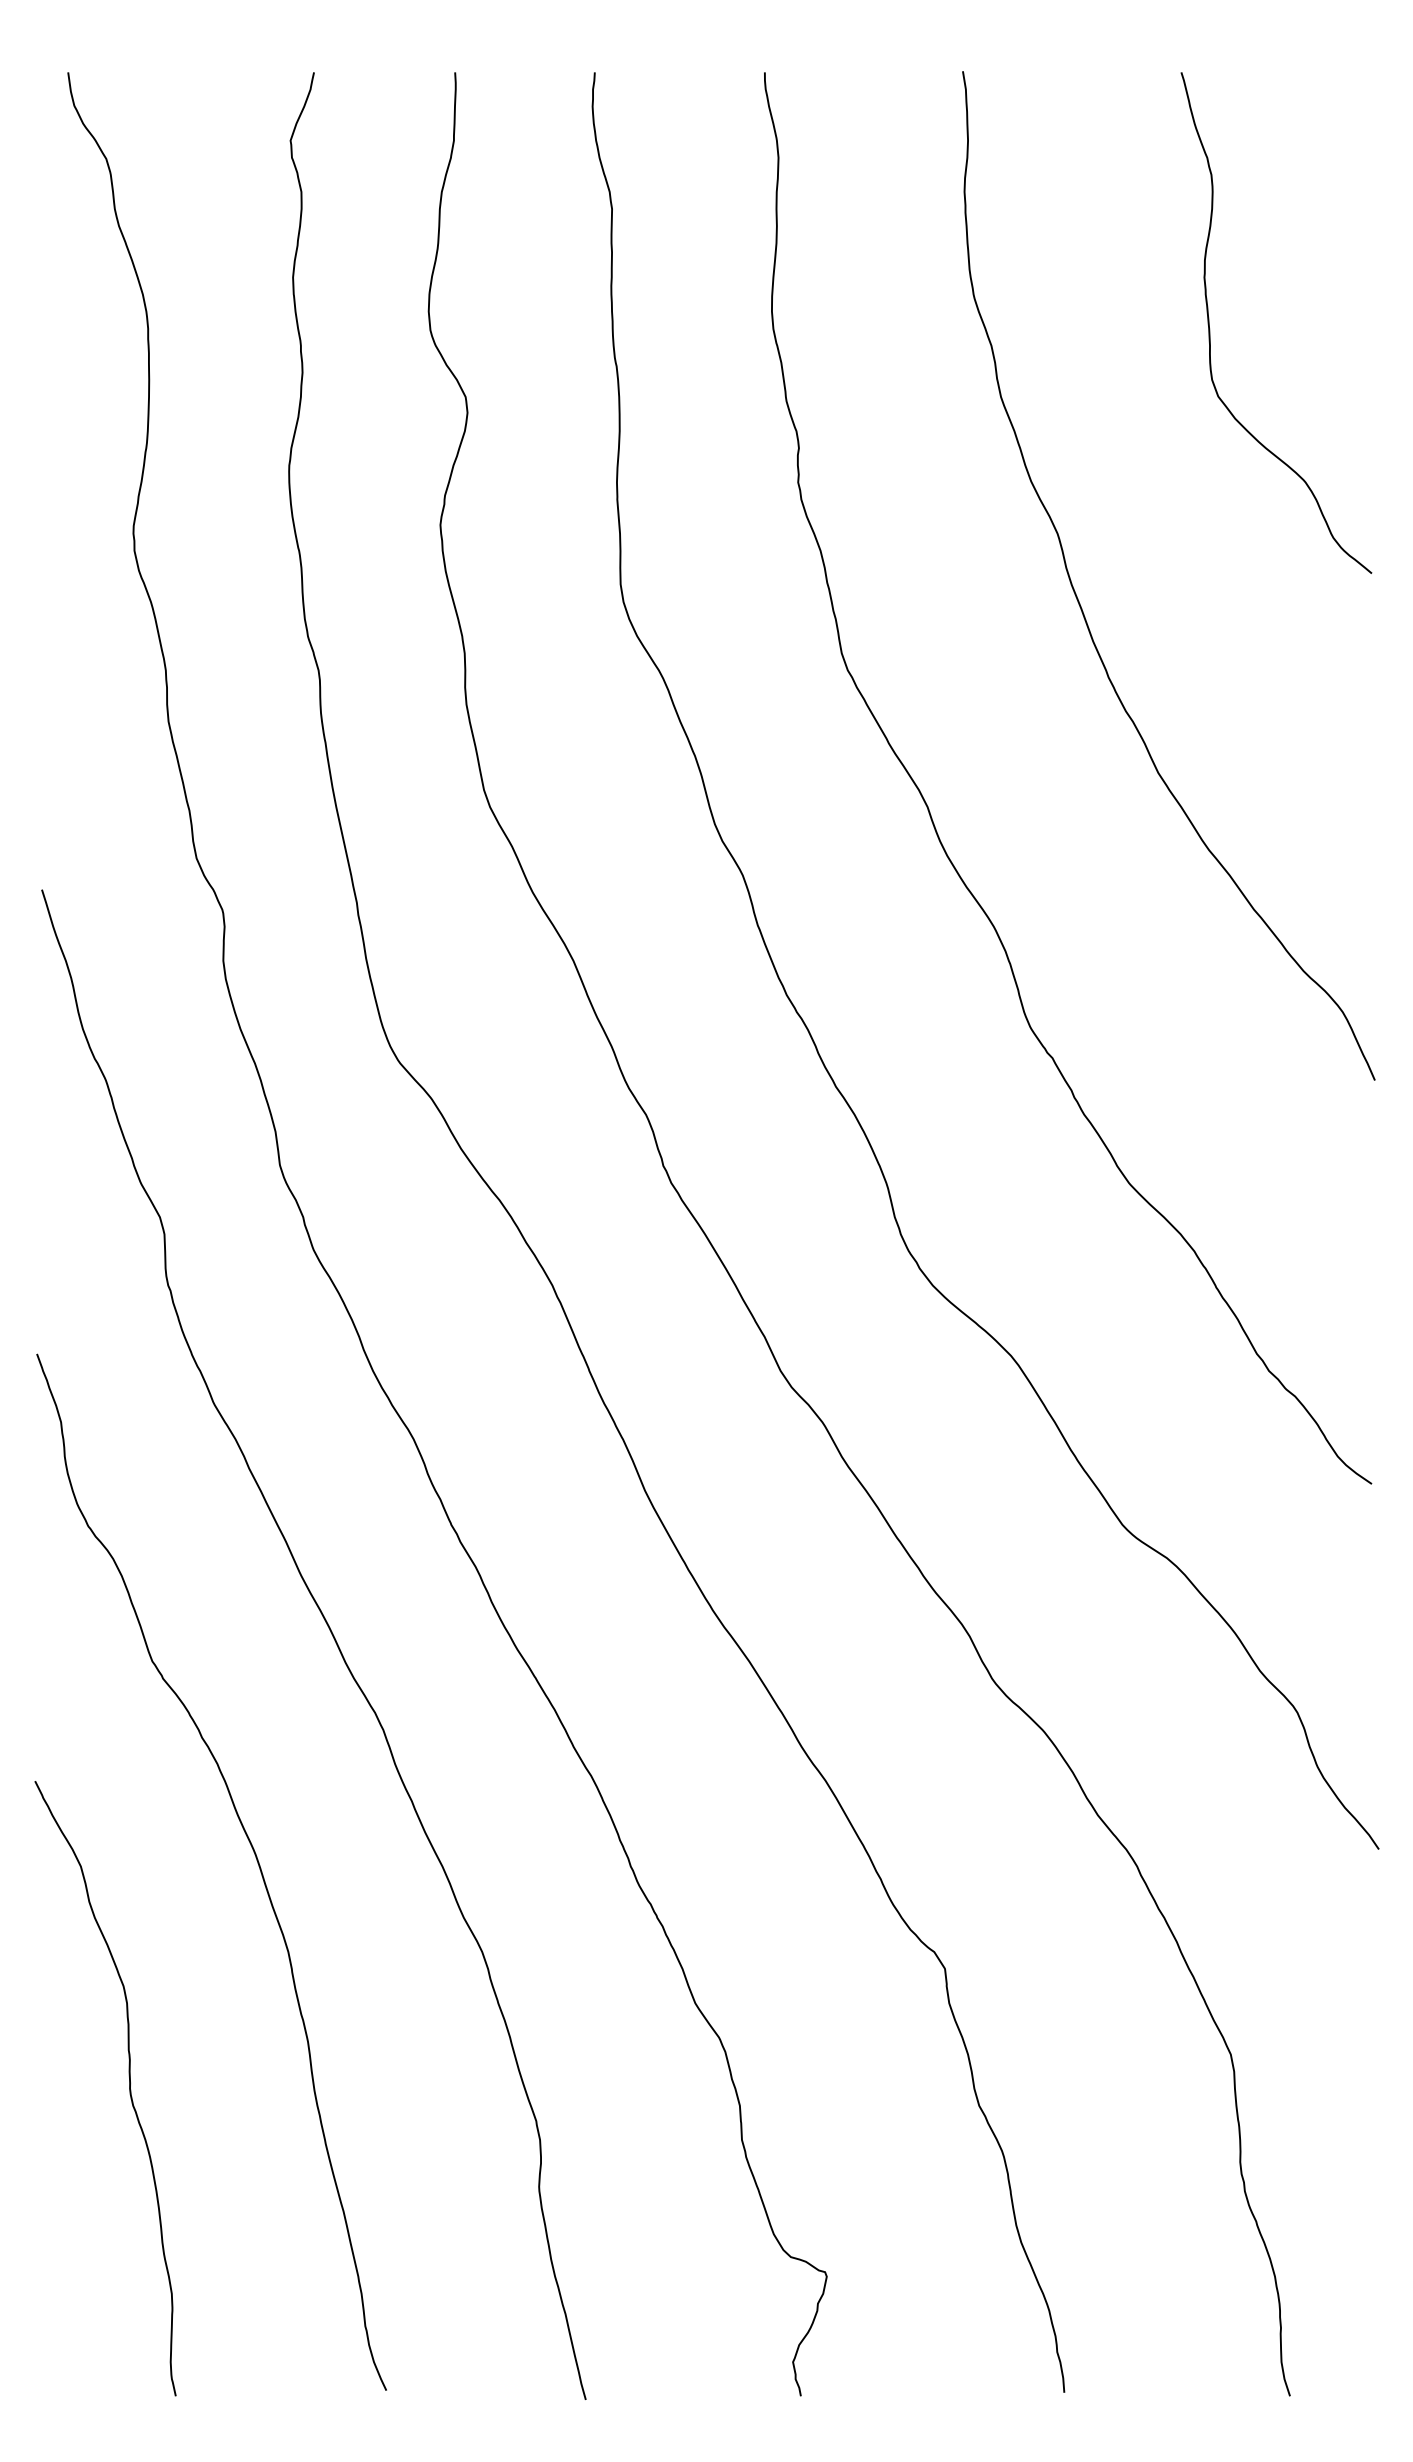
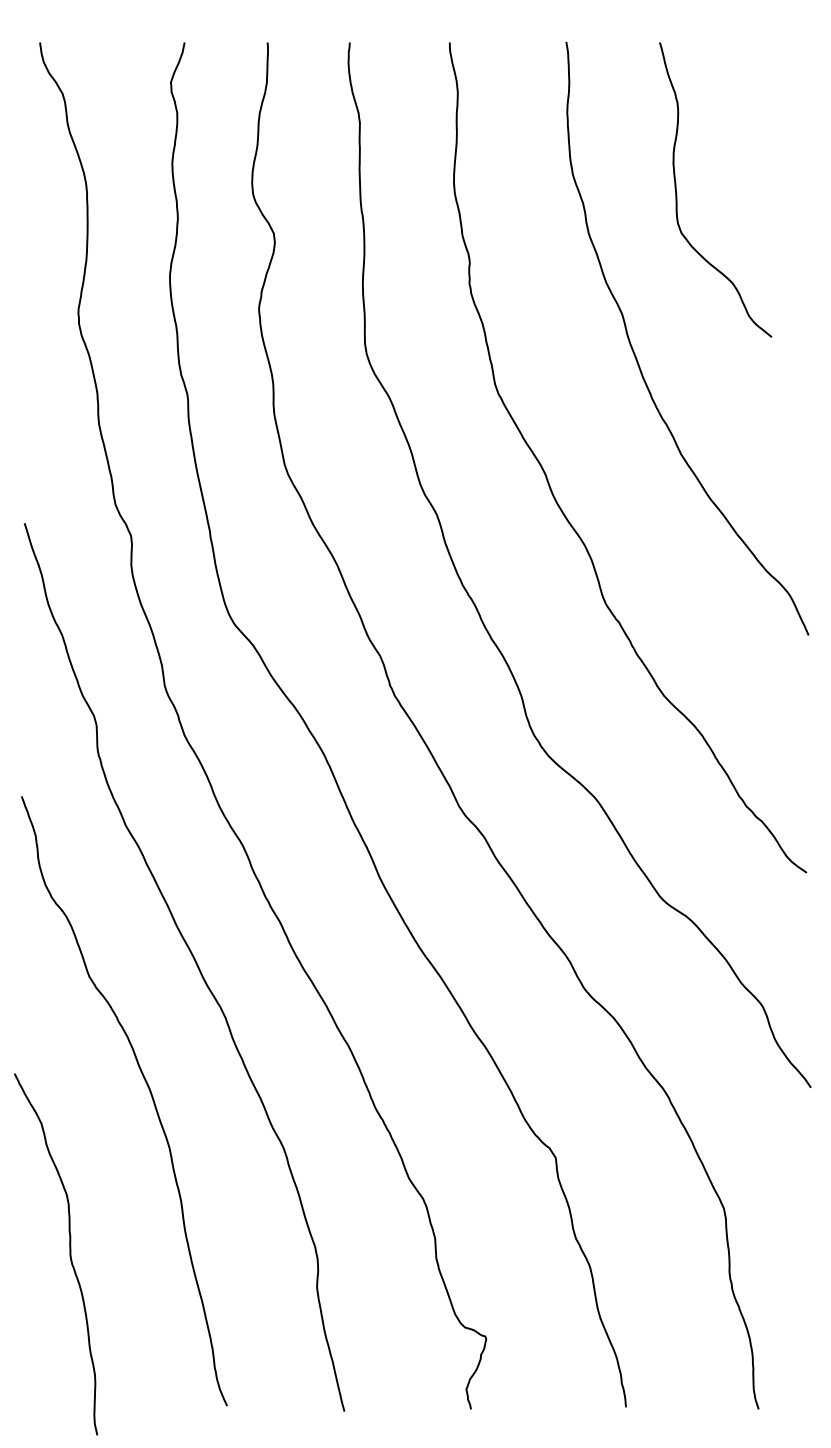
curve: (1211, 329) -> (677, 193), moved
curve: (128, 2088) -> (69, 1254), moved

